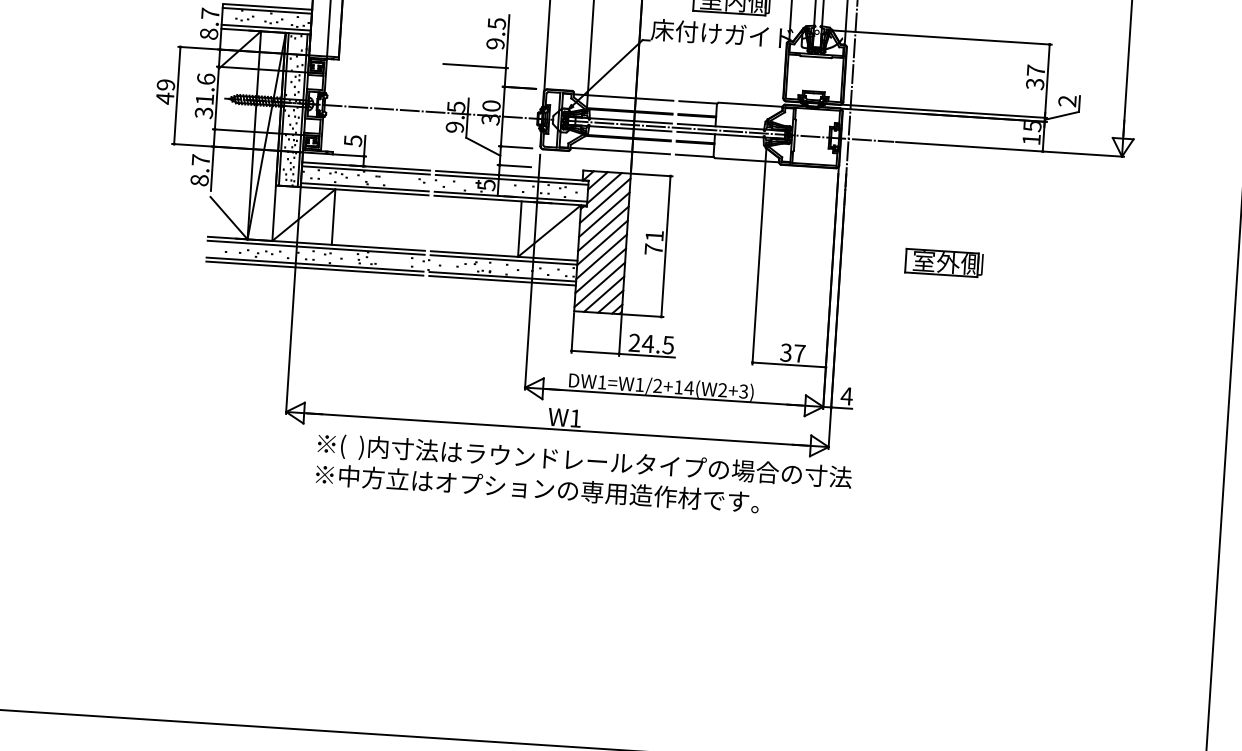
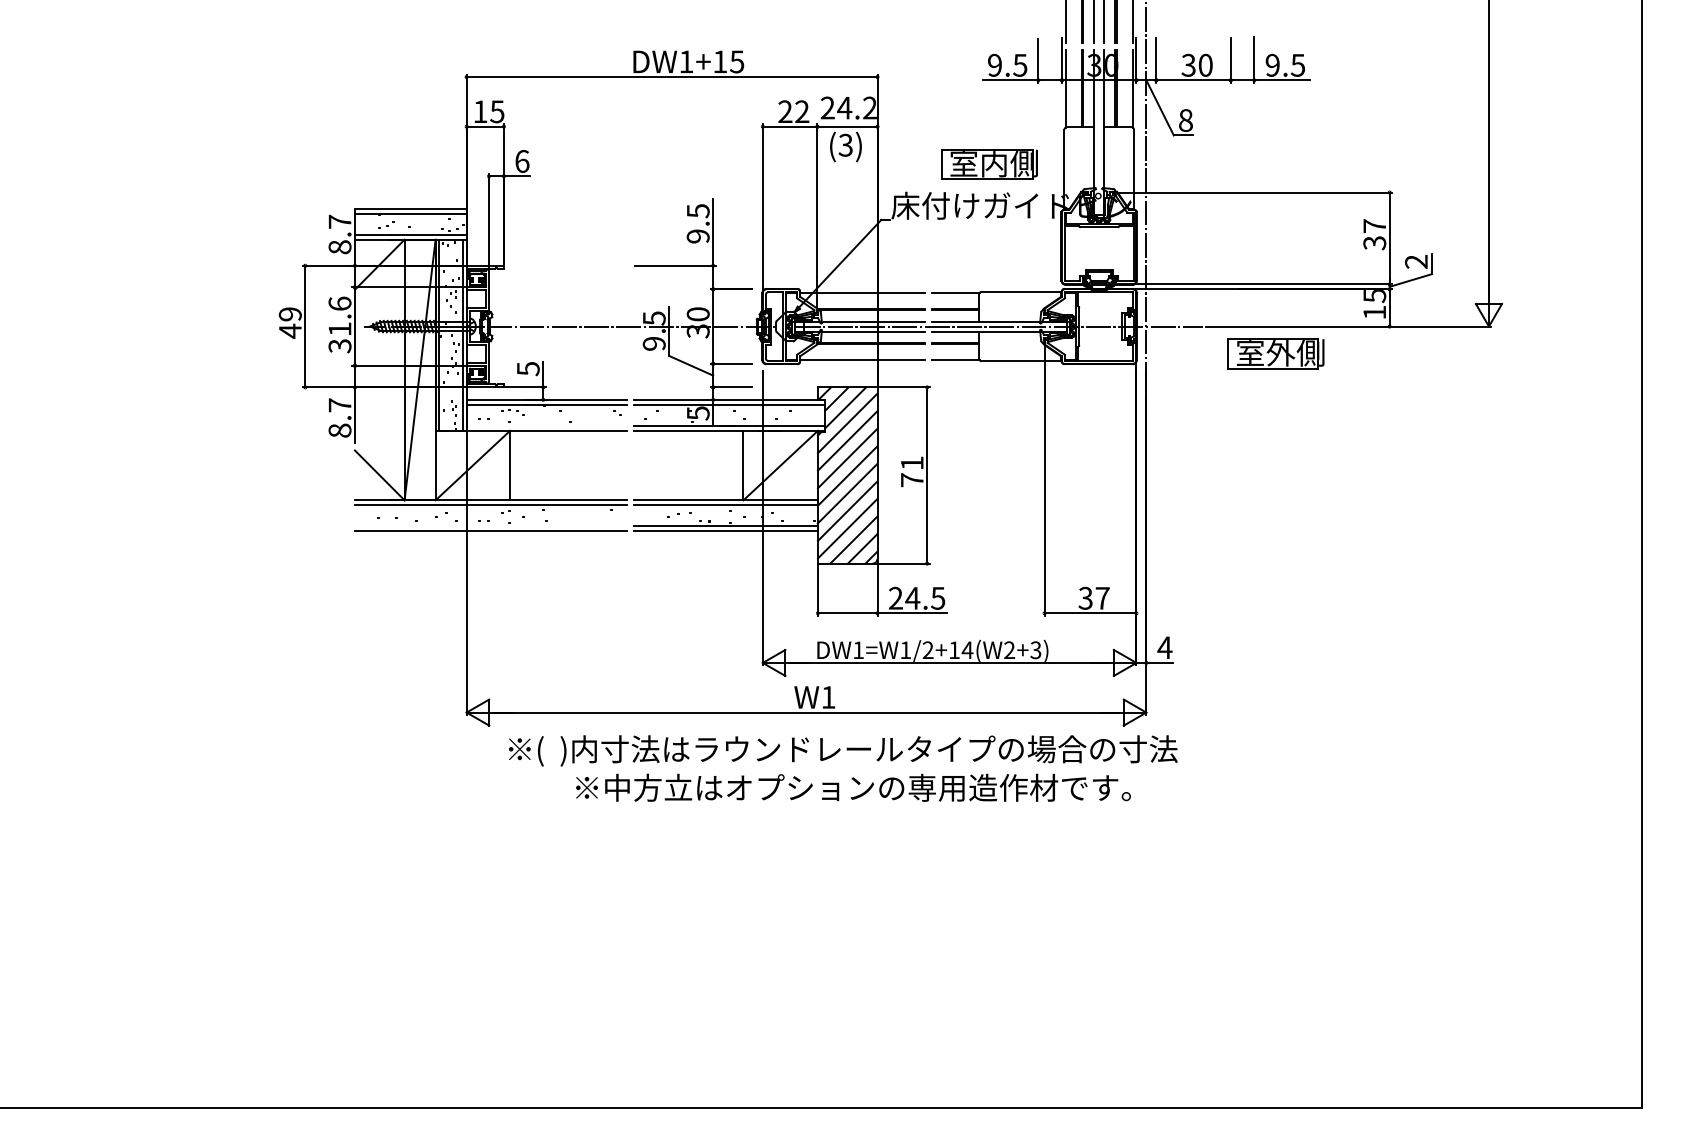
line: (364, 186) -> (546, 425), removed
part: (944, 262) -> (1275, 353), moved
line: (314, 264) -> (490, 526), removed
text: (537, 488) -> (853, 787), moved

